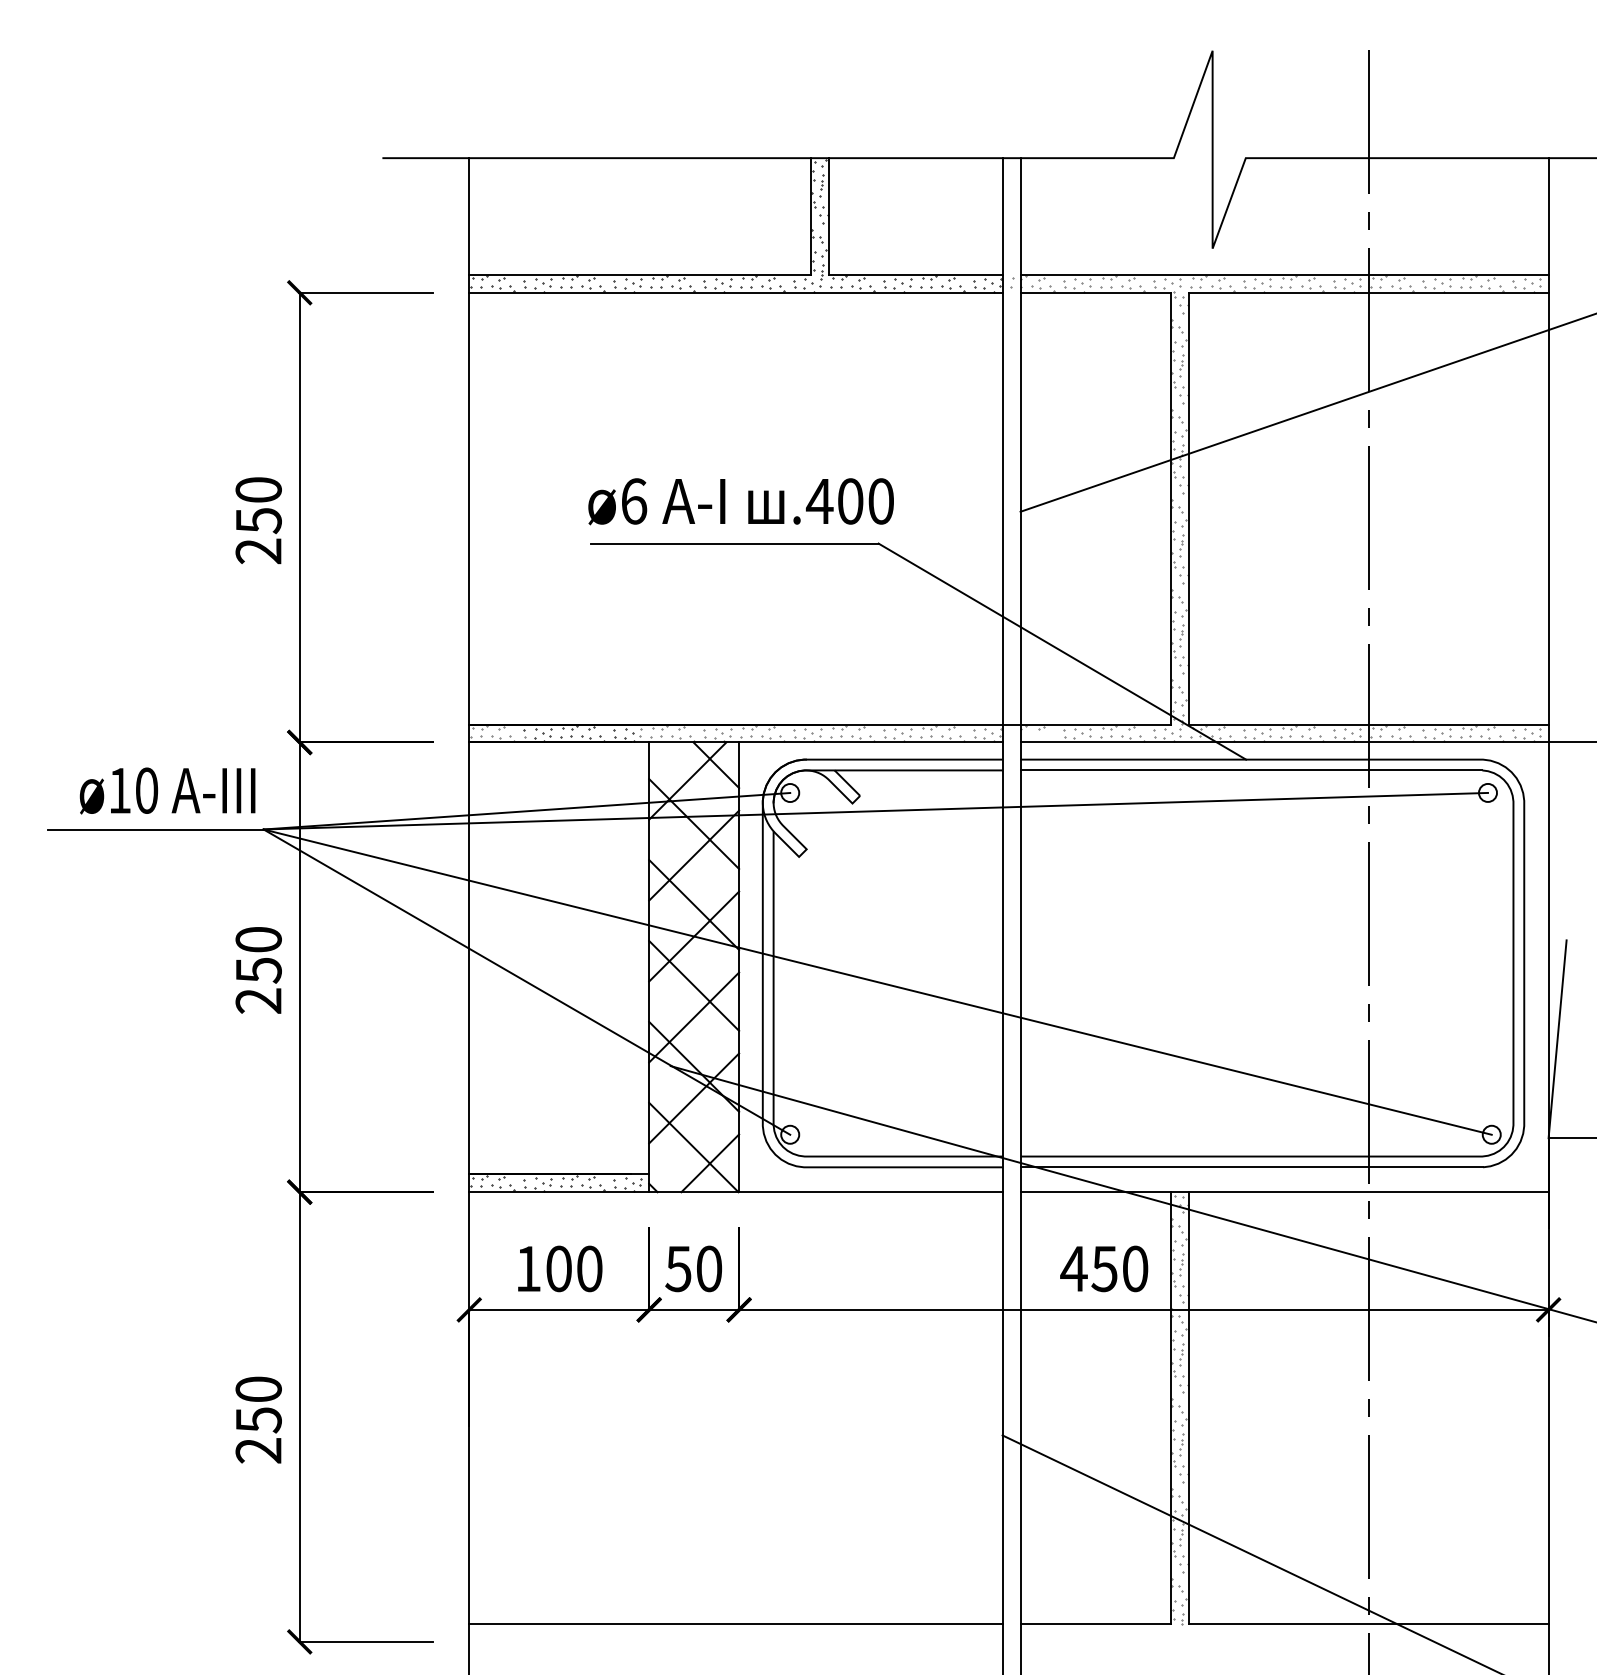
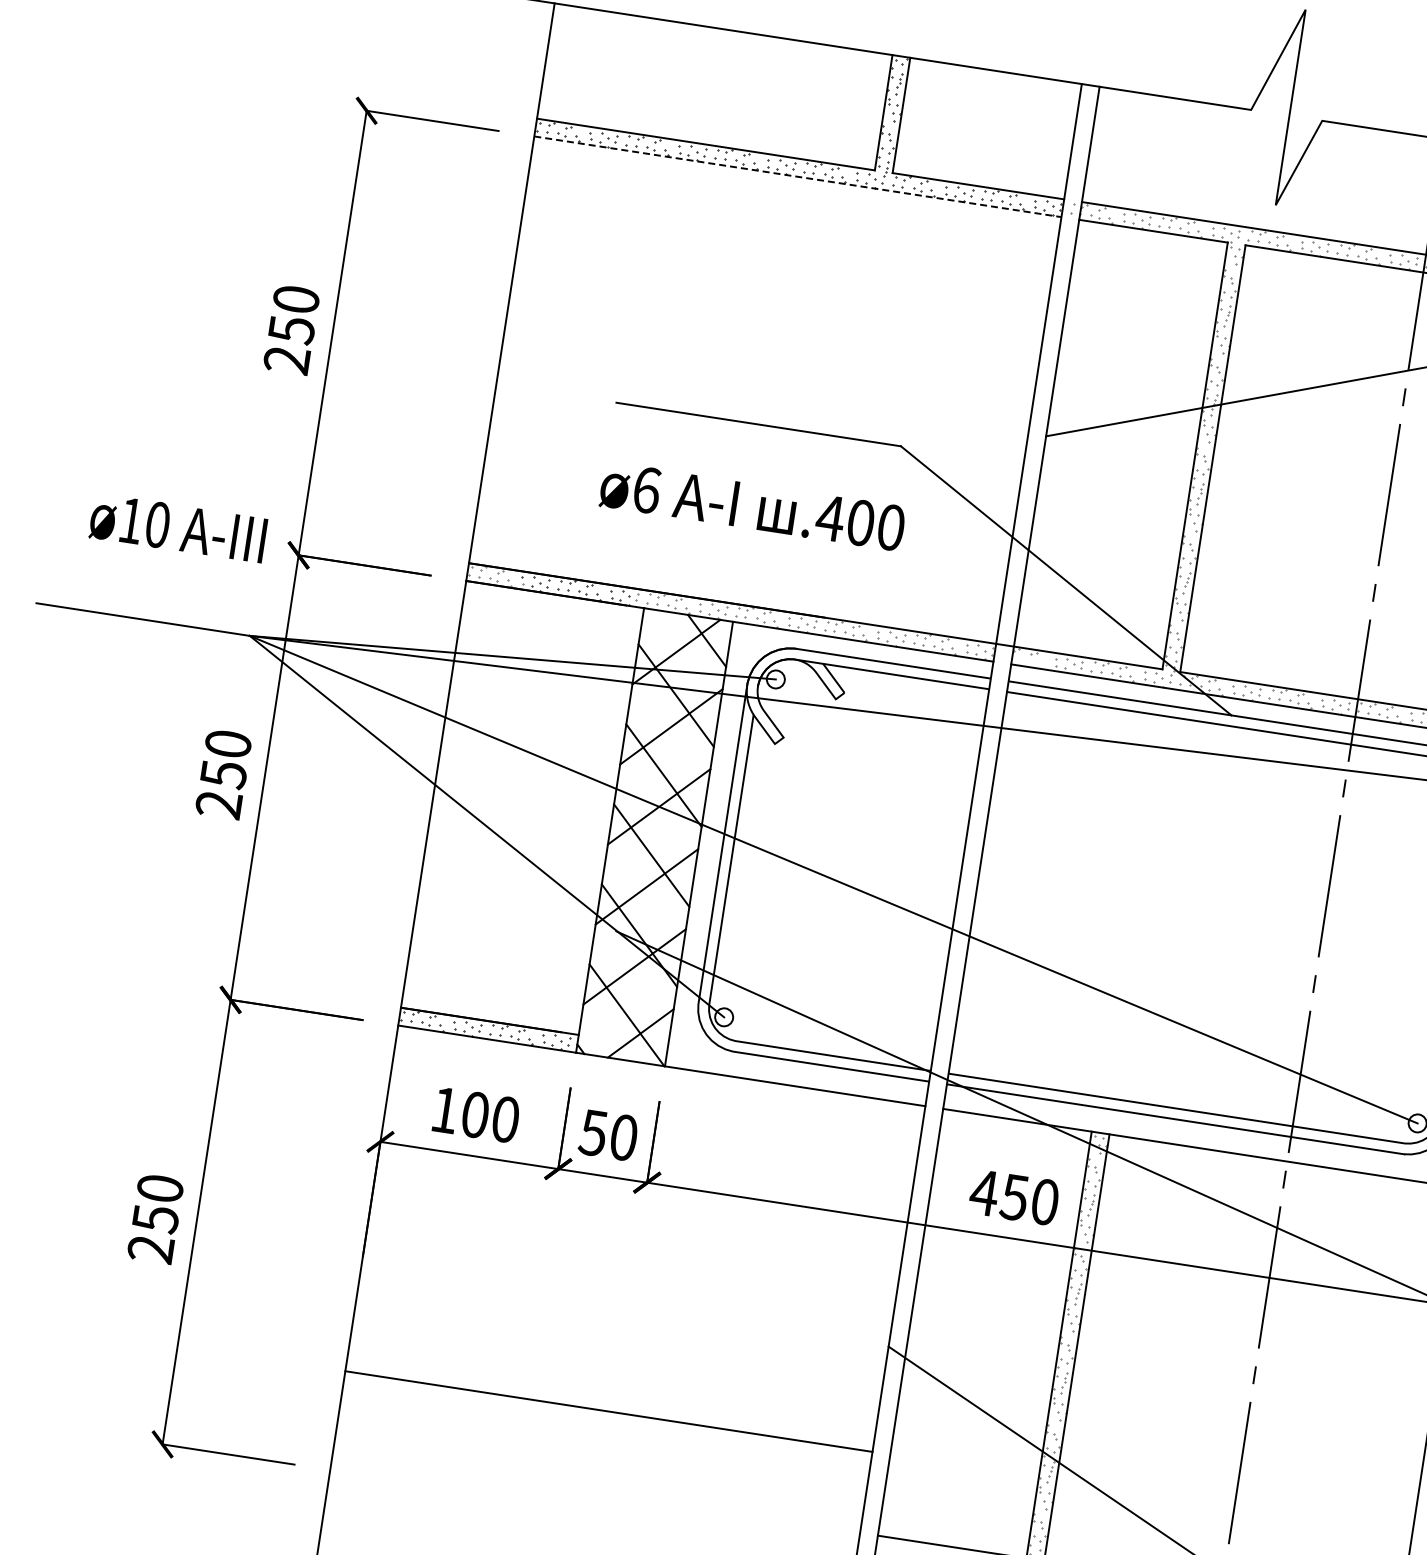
line: (735, 292) -> (797, 176), solid -> dashed
text: (740, 501) -> (752, 506), moved
text: (167, 790) -> (178, 527), moved
line: (735, 1623) -> (608, 1411), moved

